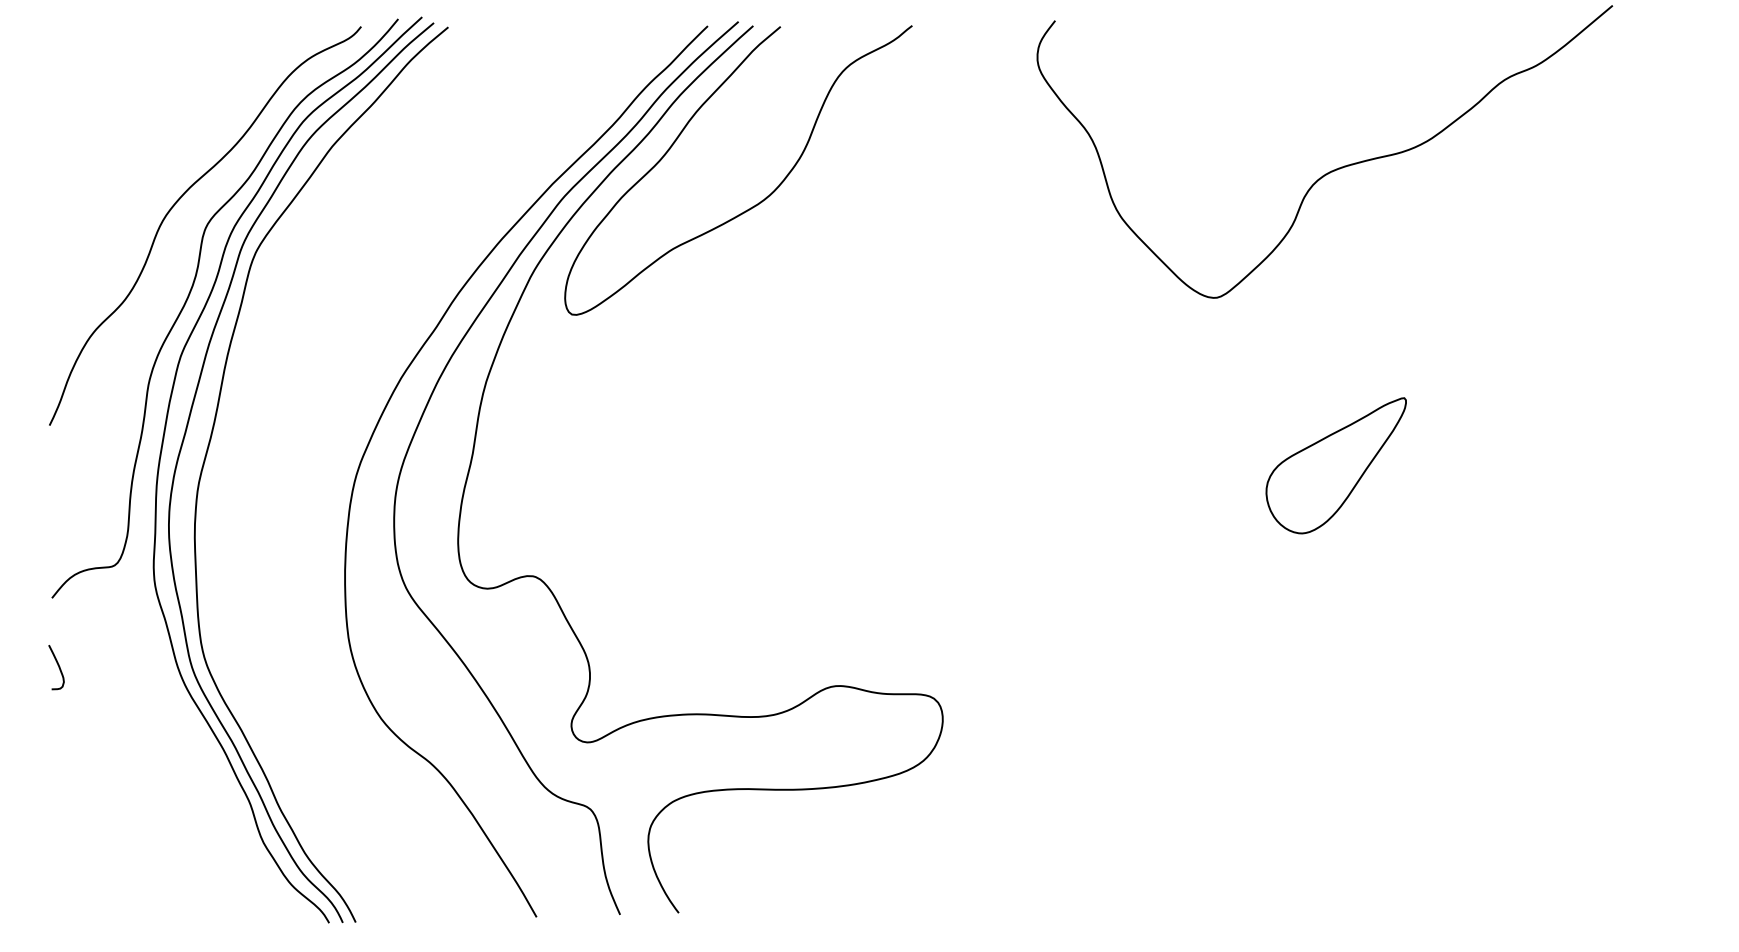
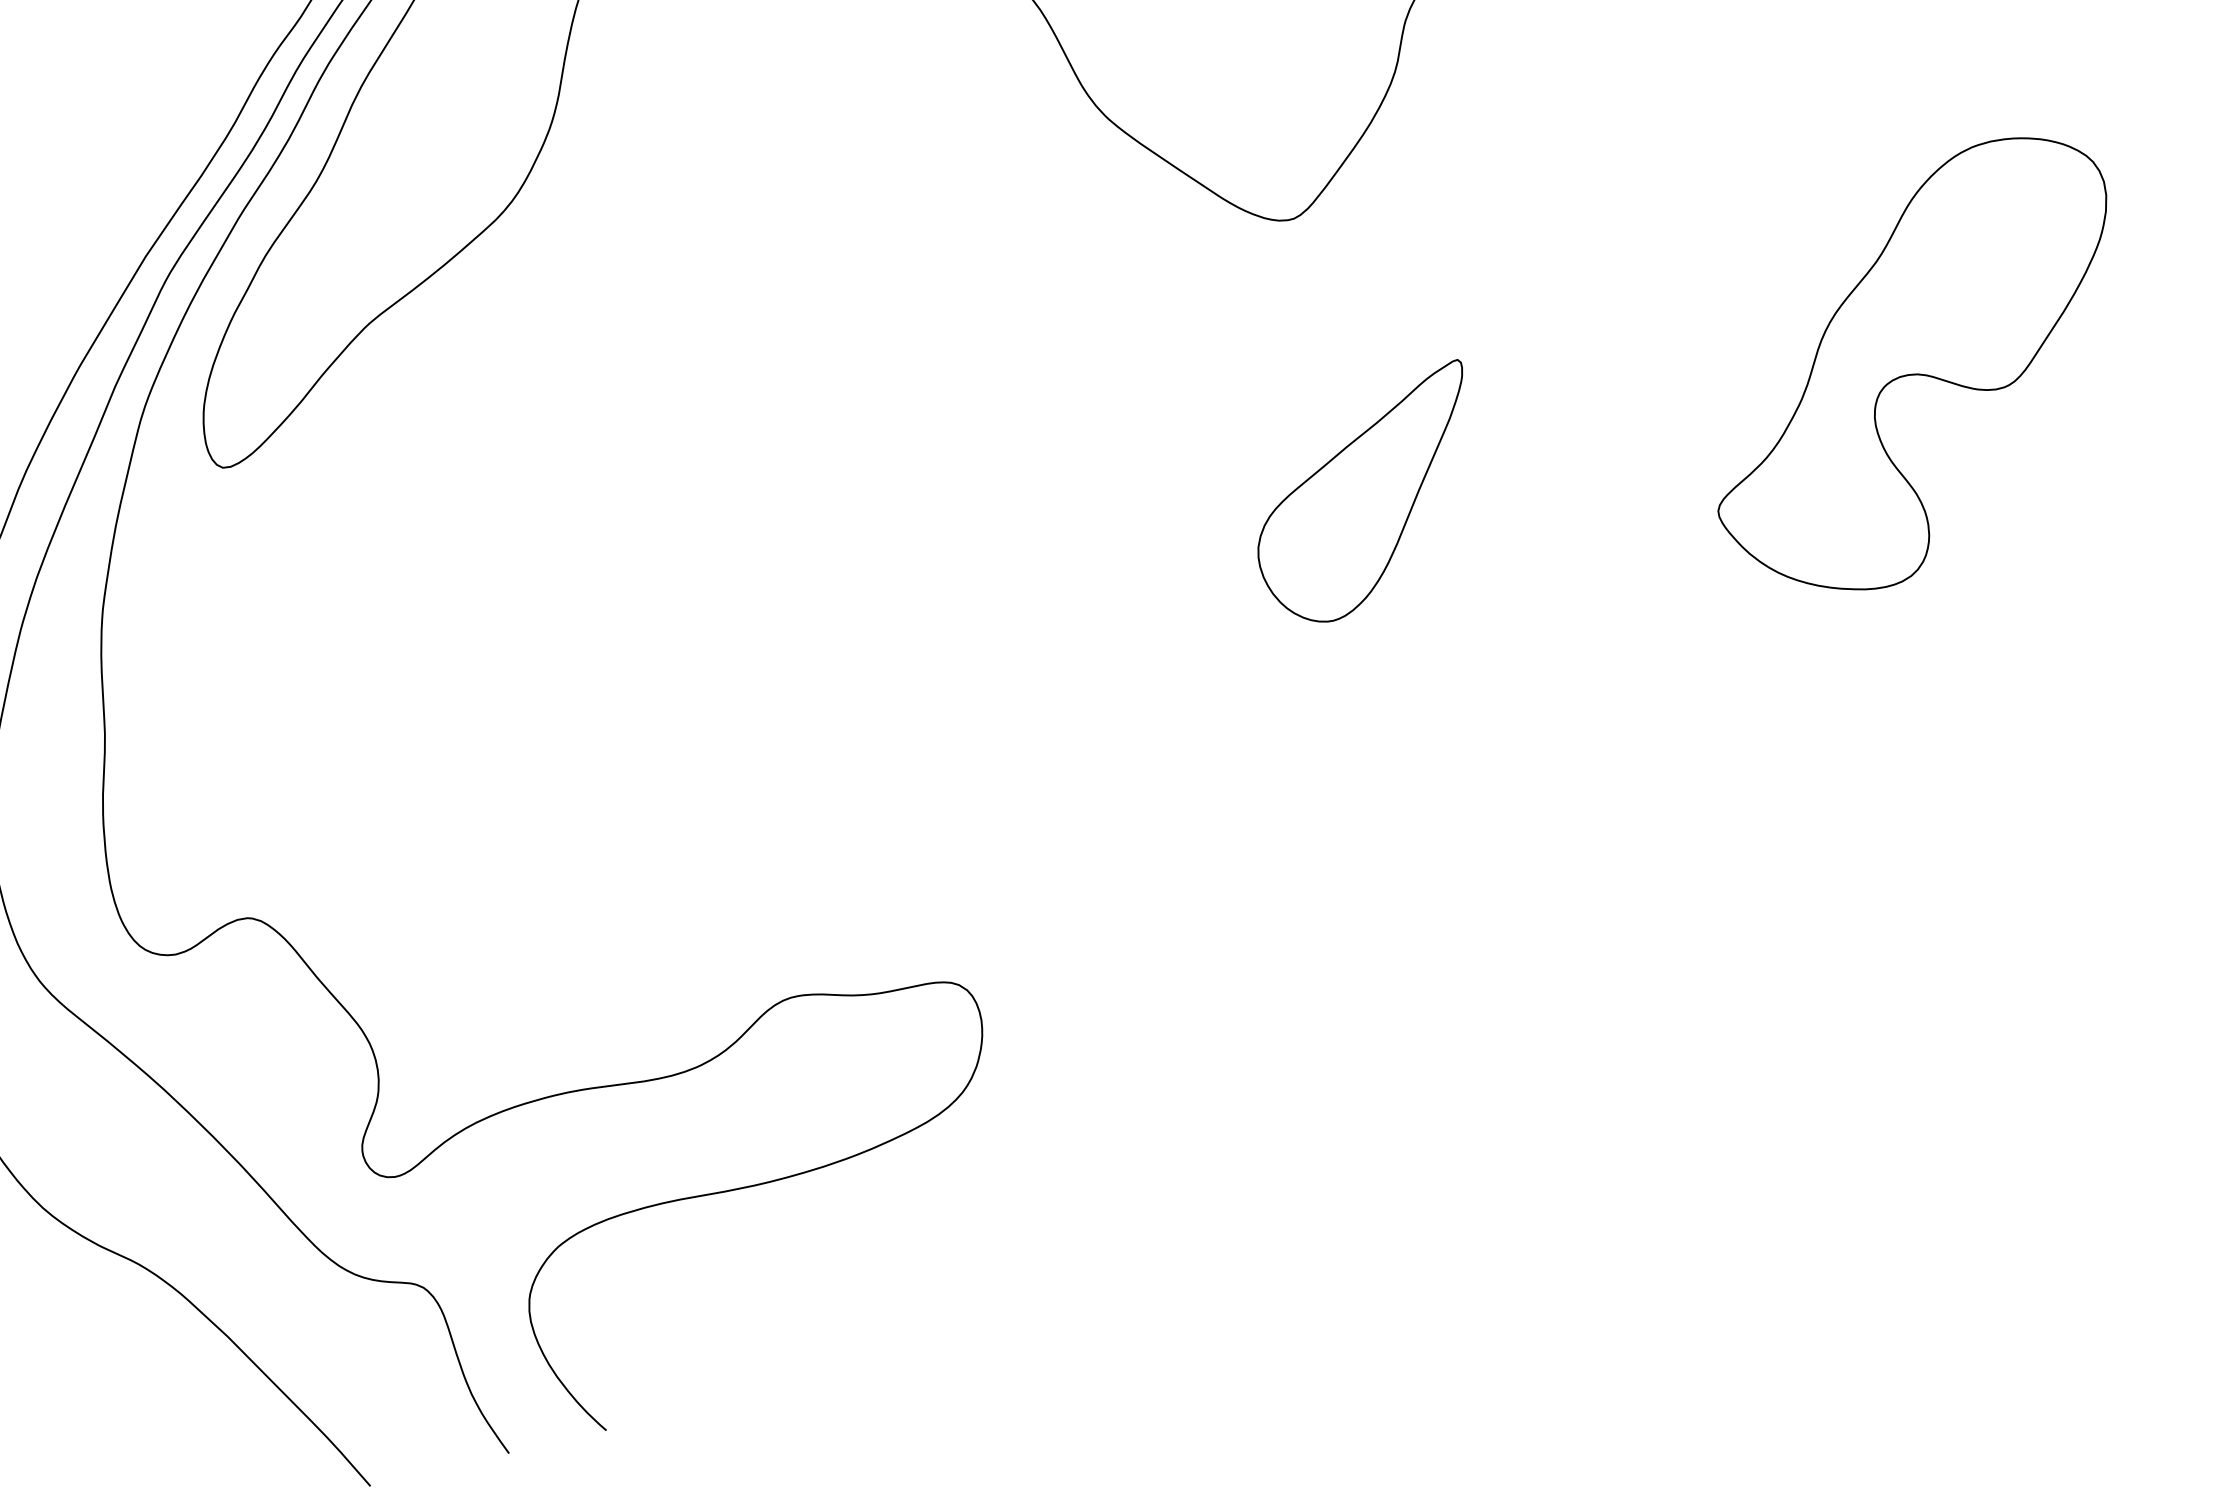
part: (1556, 457) -> (1915, 369), added
part: (1335, 465) -> (1365, 495), moved

